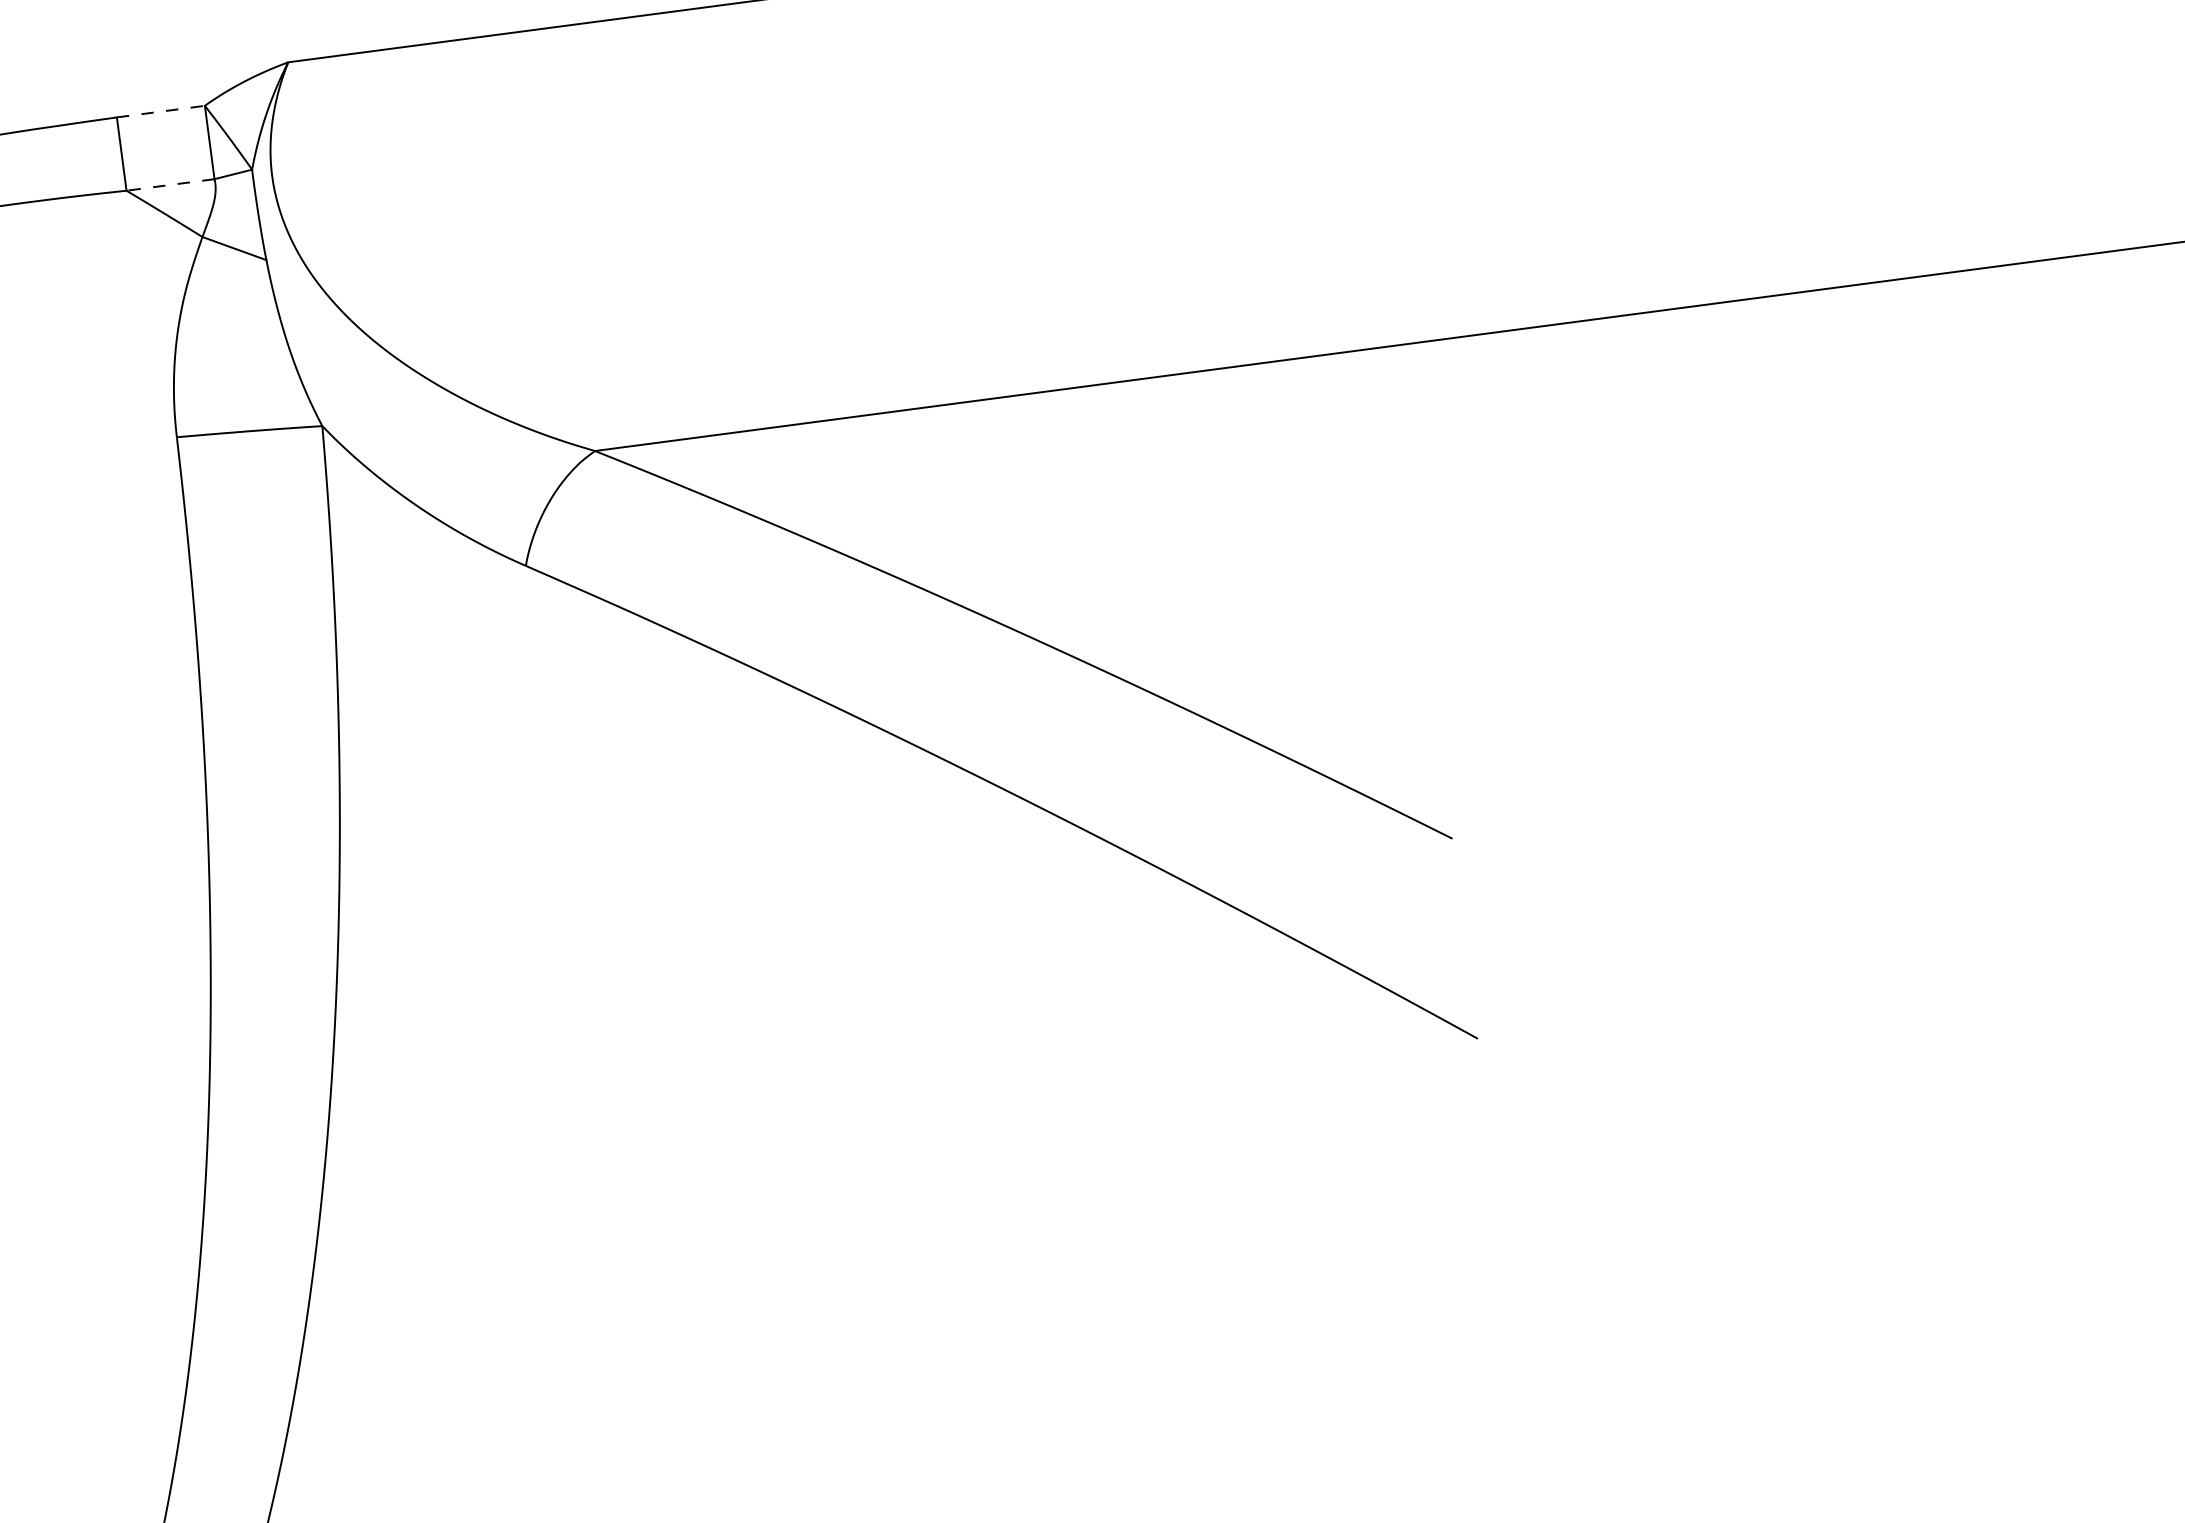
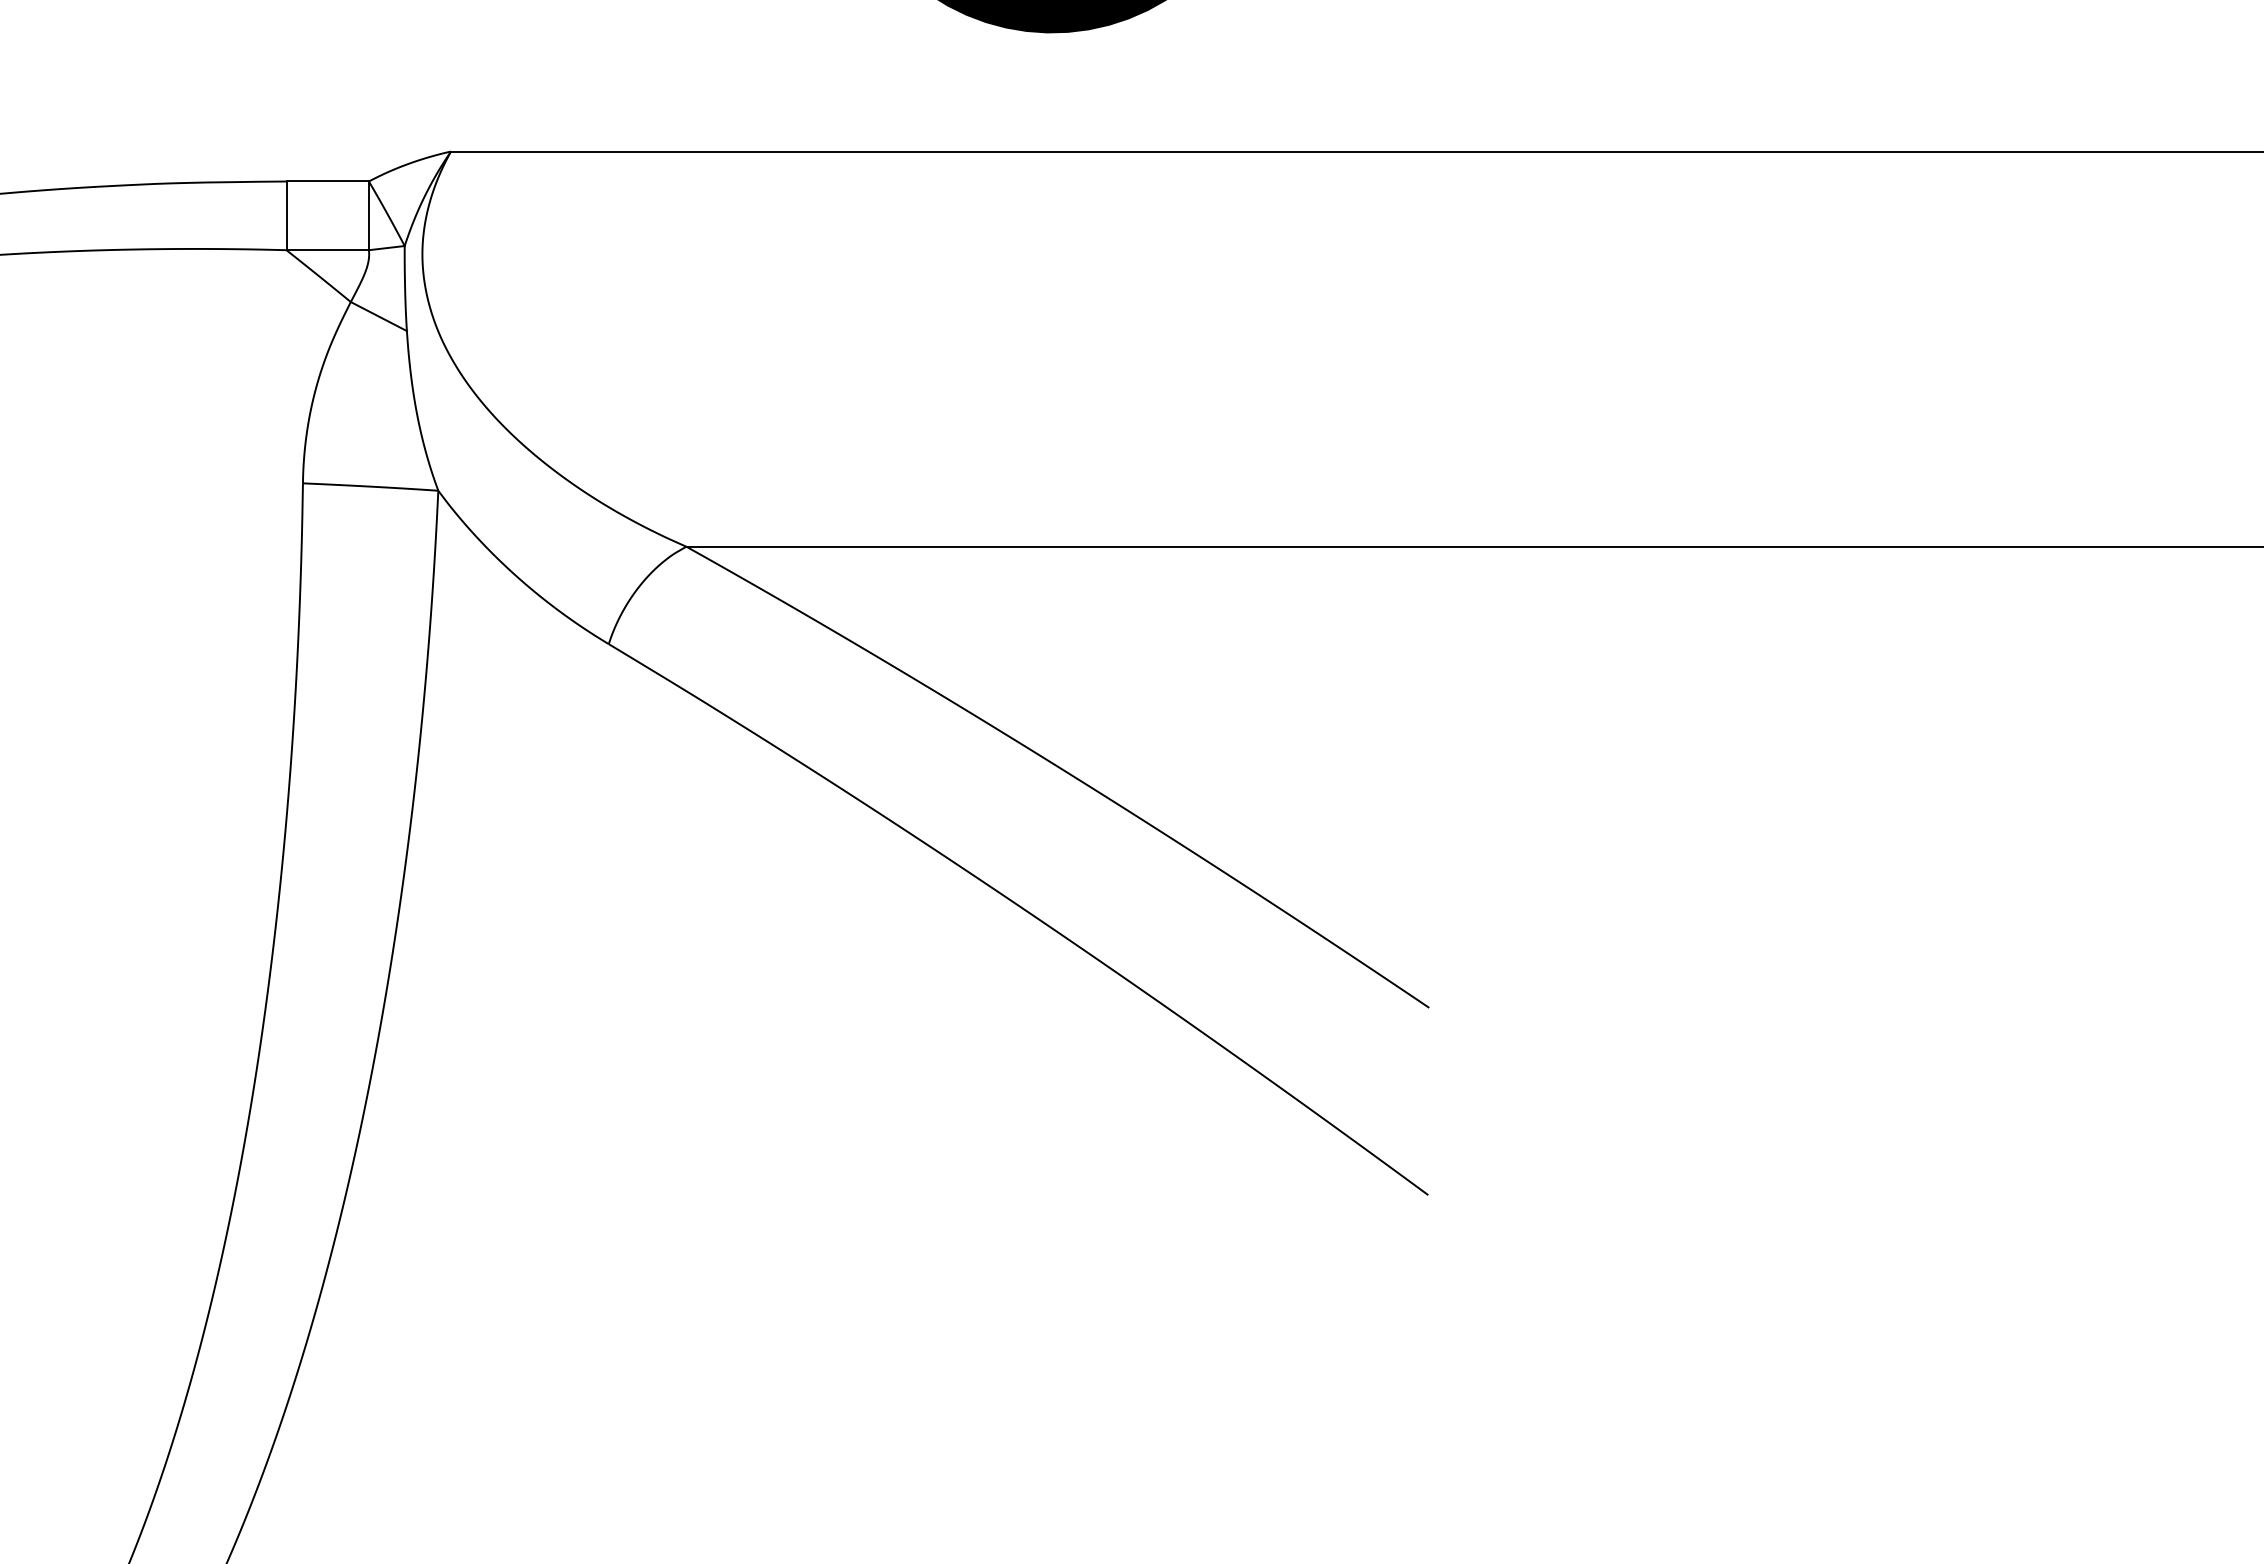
line: (161, 111) -> (328, 181), dashed -> solid
line: (170, 185) -> (327, 250), dashed -> solid

